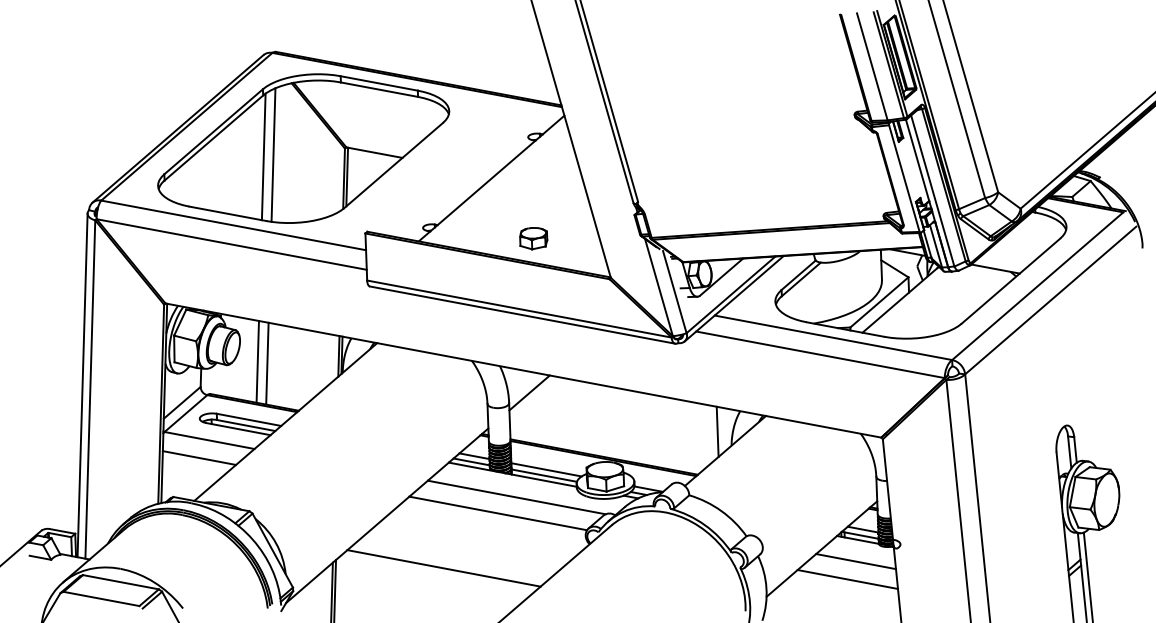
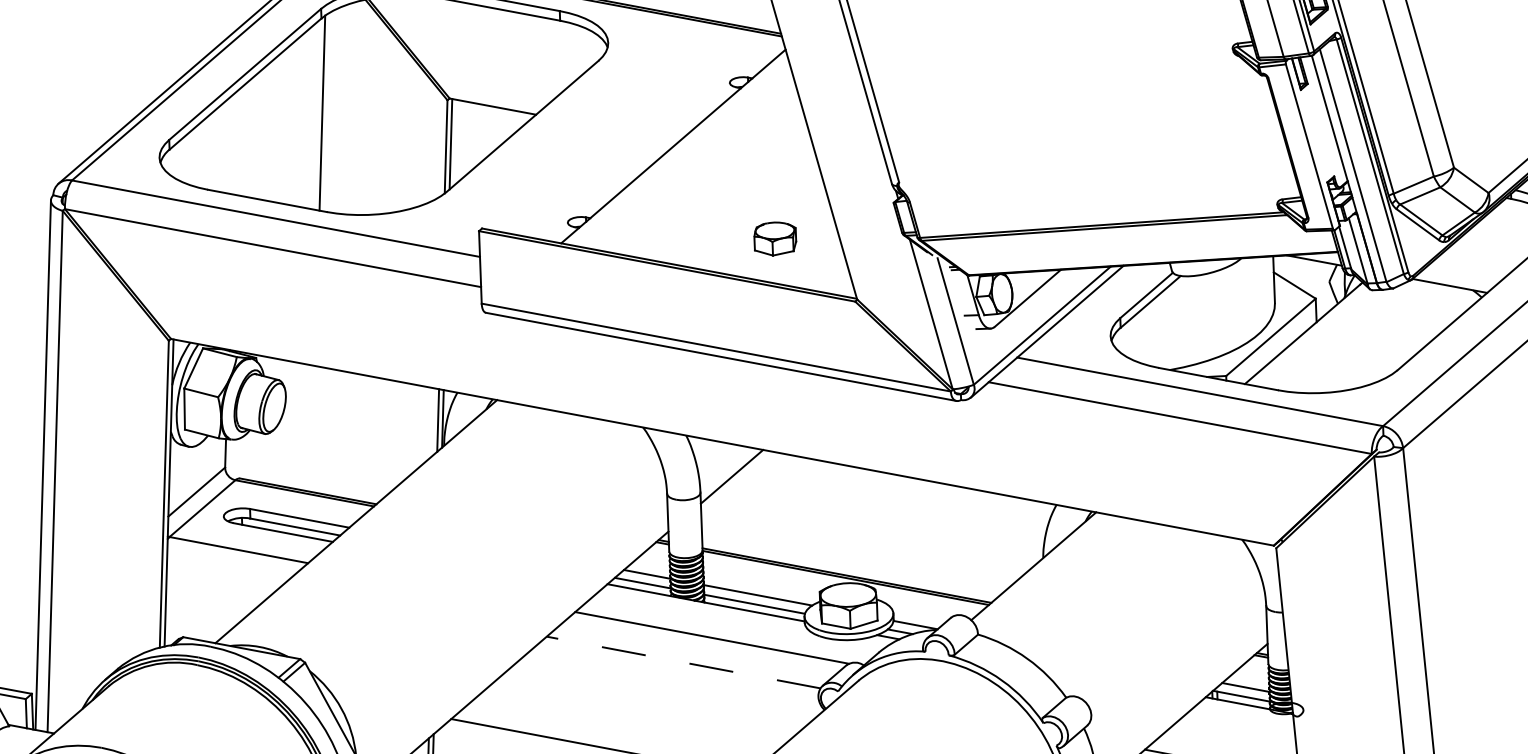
line: (273, 154) -> (337, 109), removed
part: (533, 238) -> (774, 238), moved
line: (257, 361) -> (312, 428), removed
line: (267, 363) -> (328, 431), removed
line: (717, 431) -> (1021, 536), removed
line: (199, 457) -> (223, 576), removed
line: (497, 513) -> (682, 662), solid -> dashed
line: (855, 561) -> (1234, 736), removed

